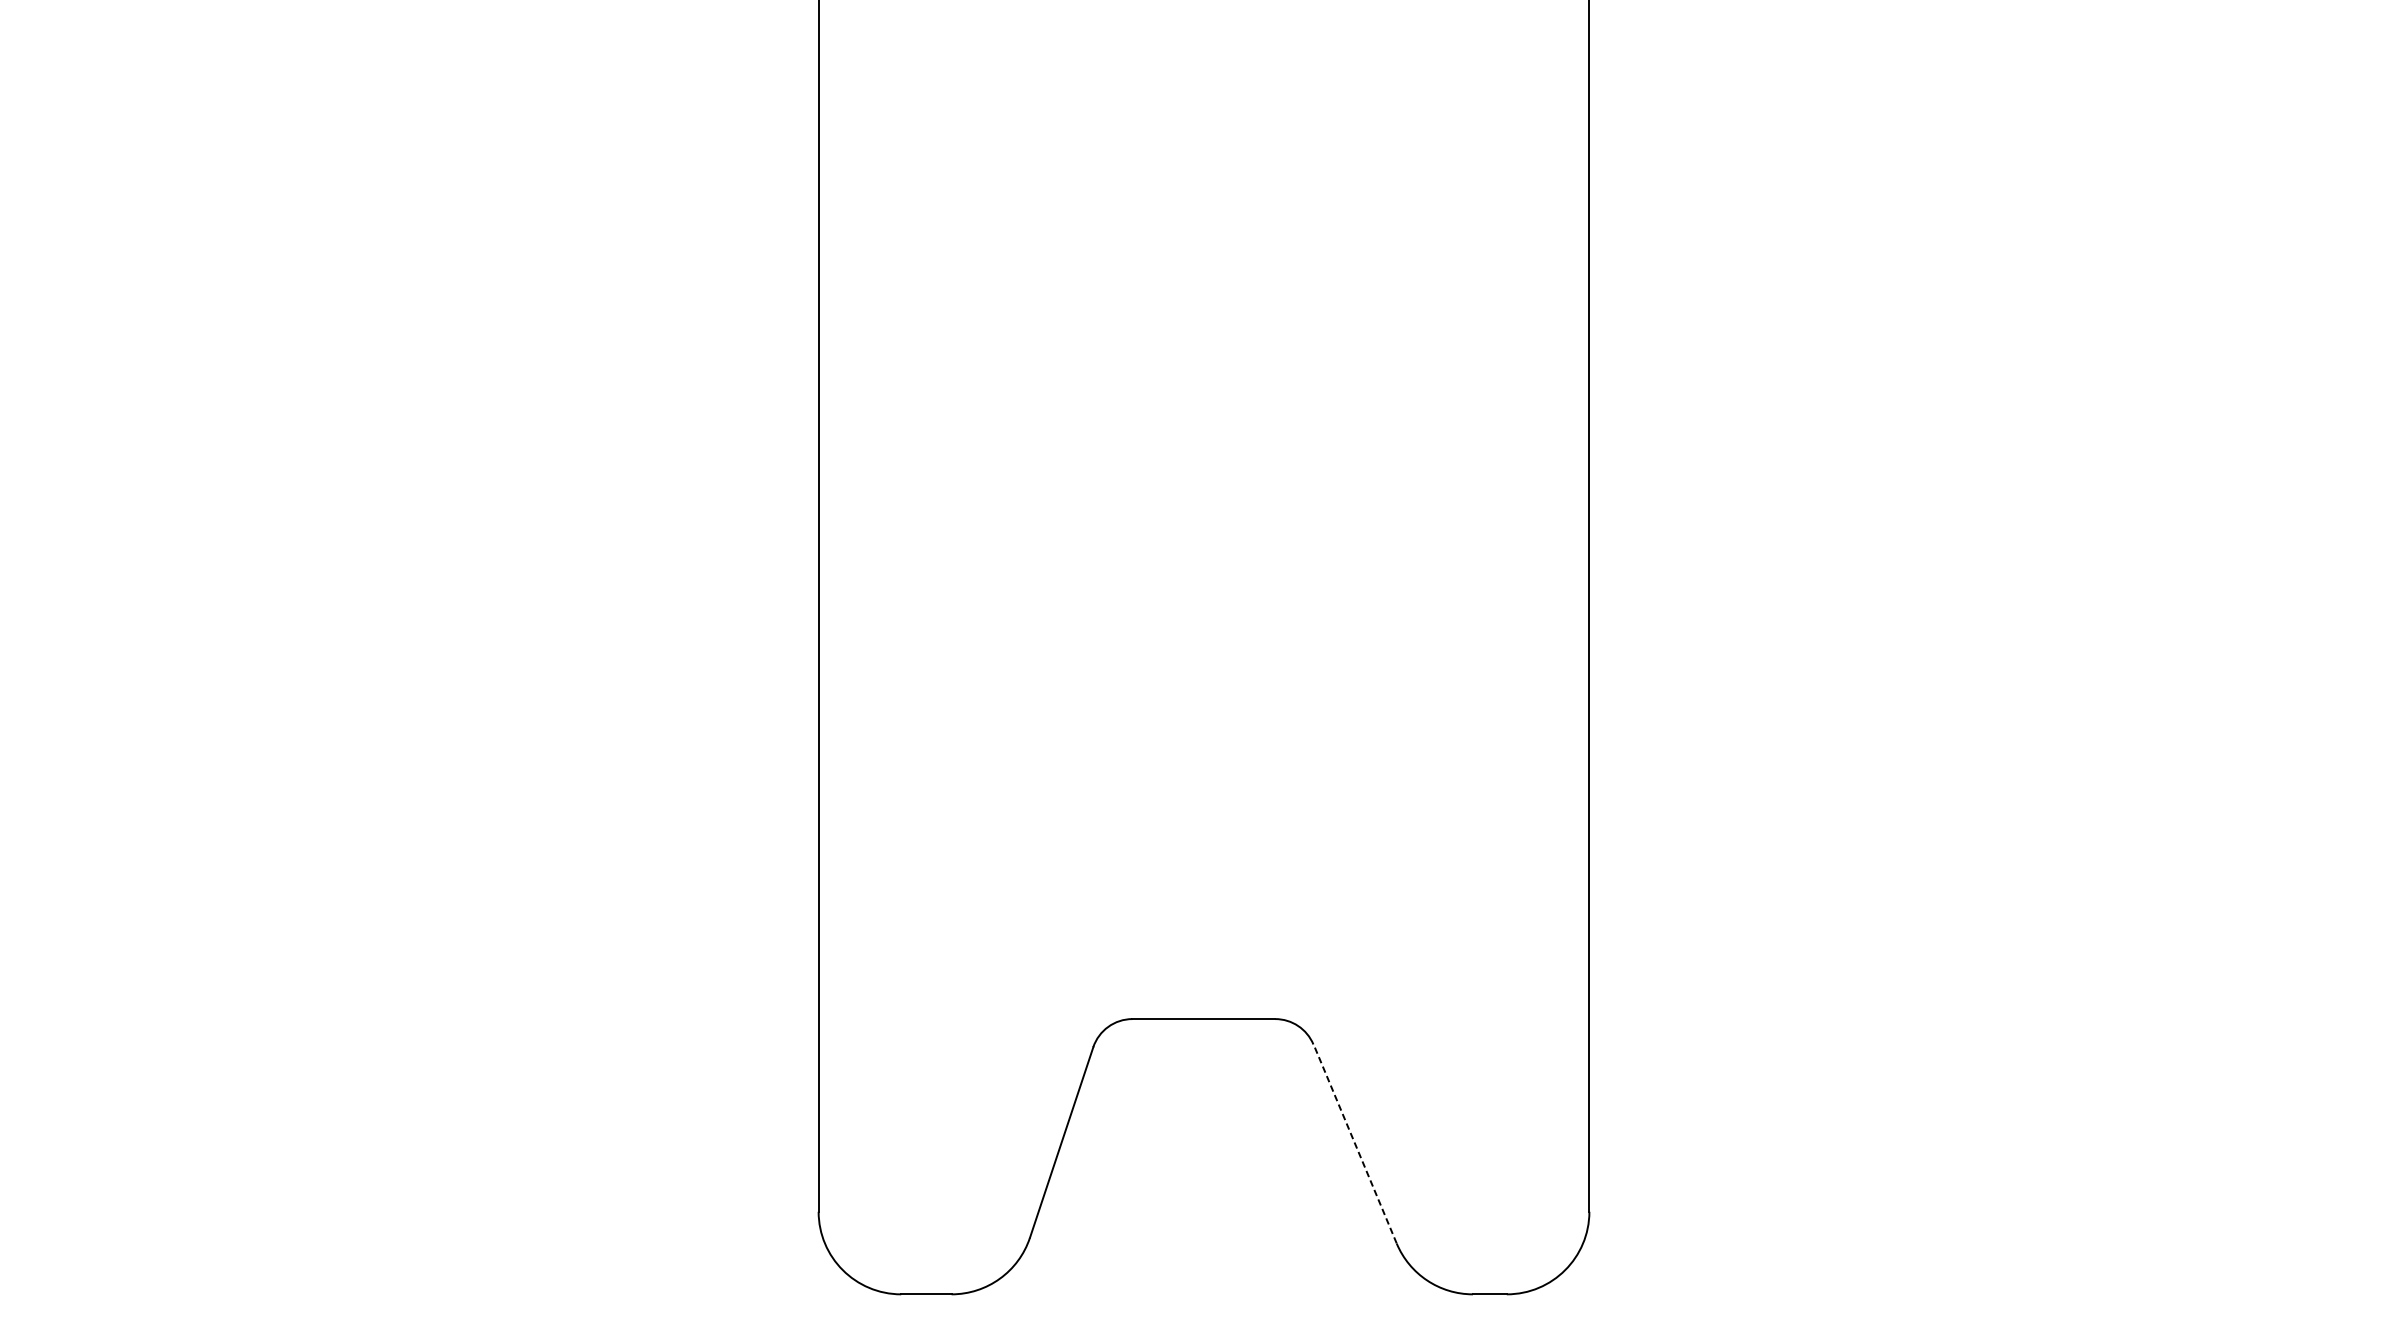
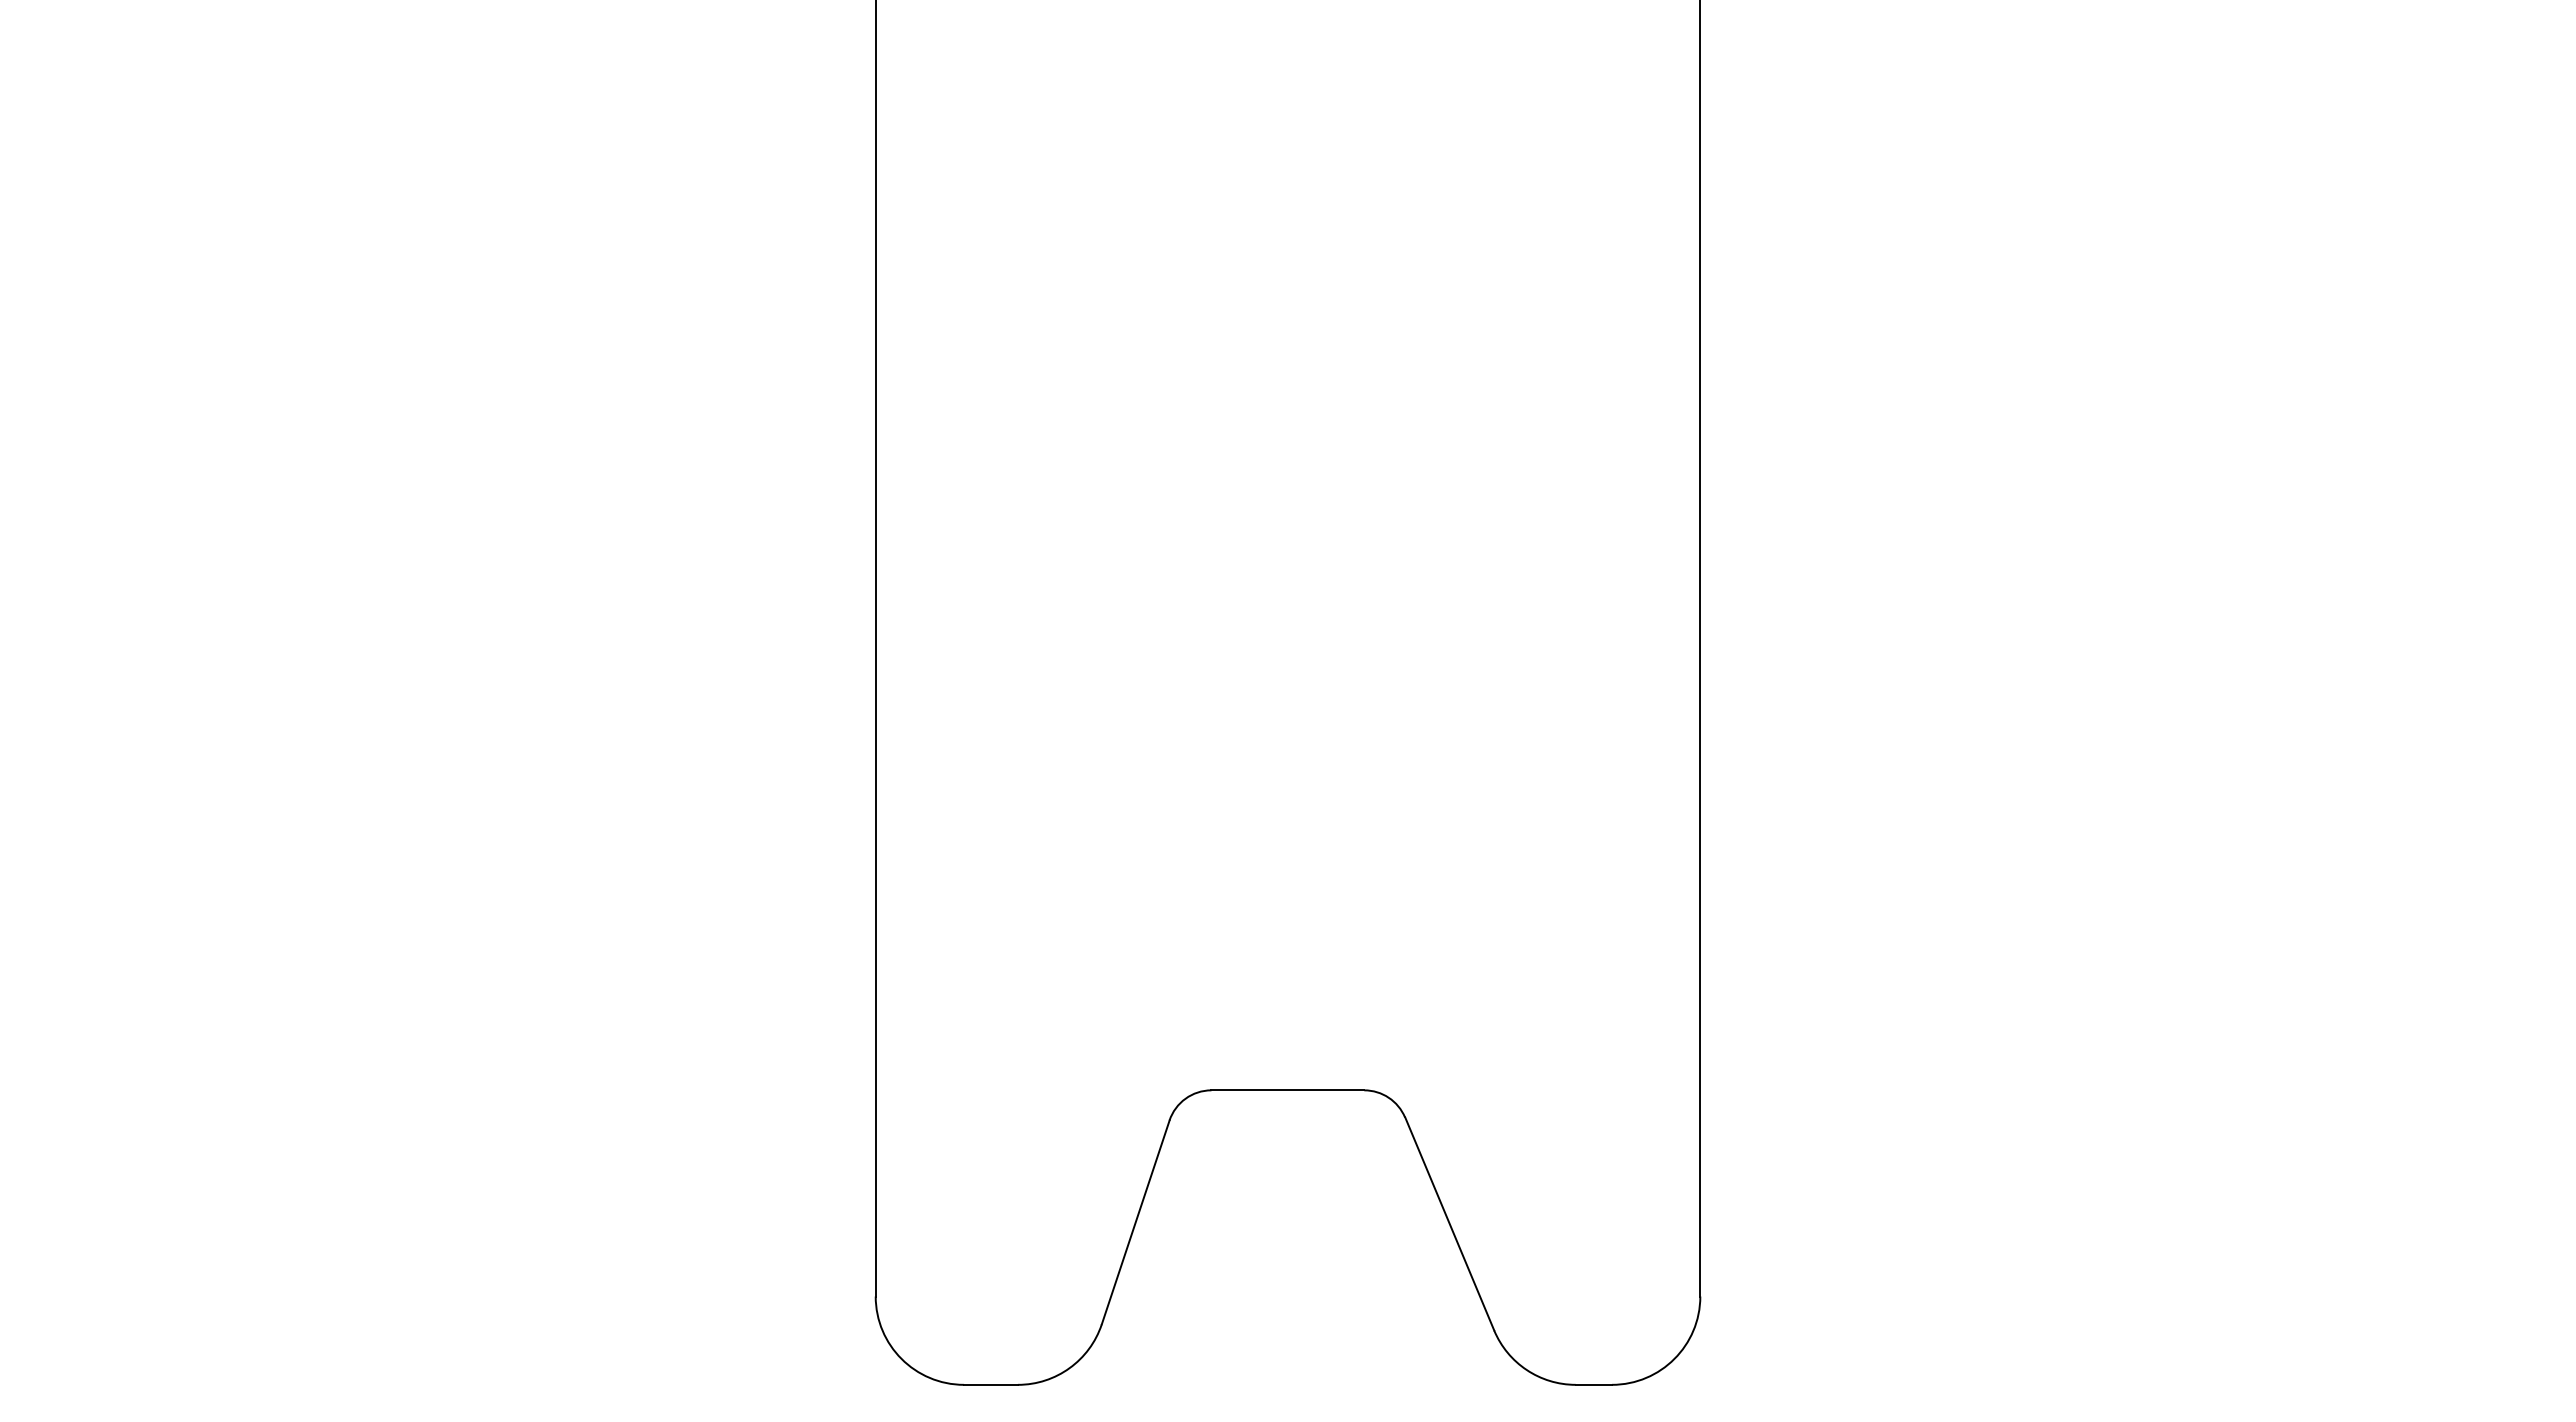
line: (1354, 1143) -> (1449, 1223), dashed -> solid

